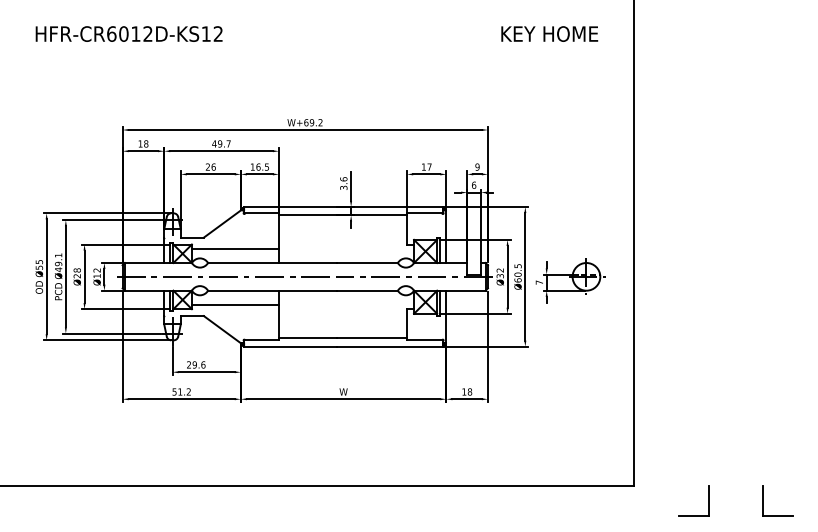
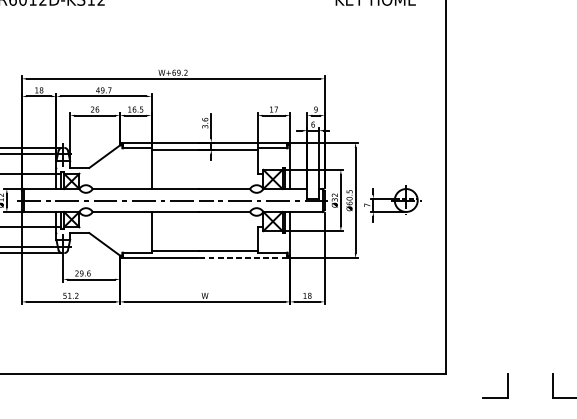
line: (234, 249) -> (114, 177), removed
line: (234, 304) -> (114, 223), removed
line: (389, 346) -> (243, 258), solid -> dashed

